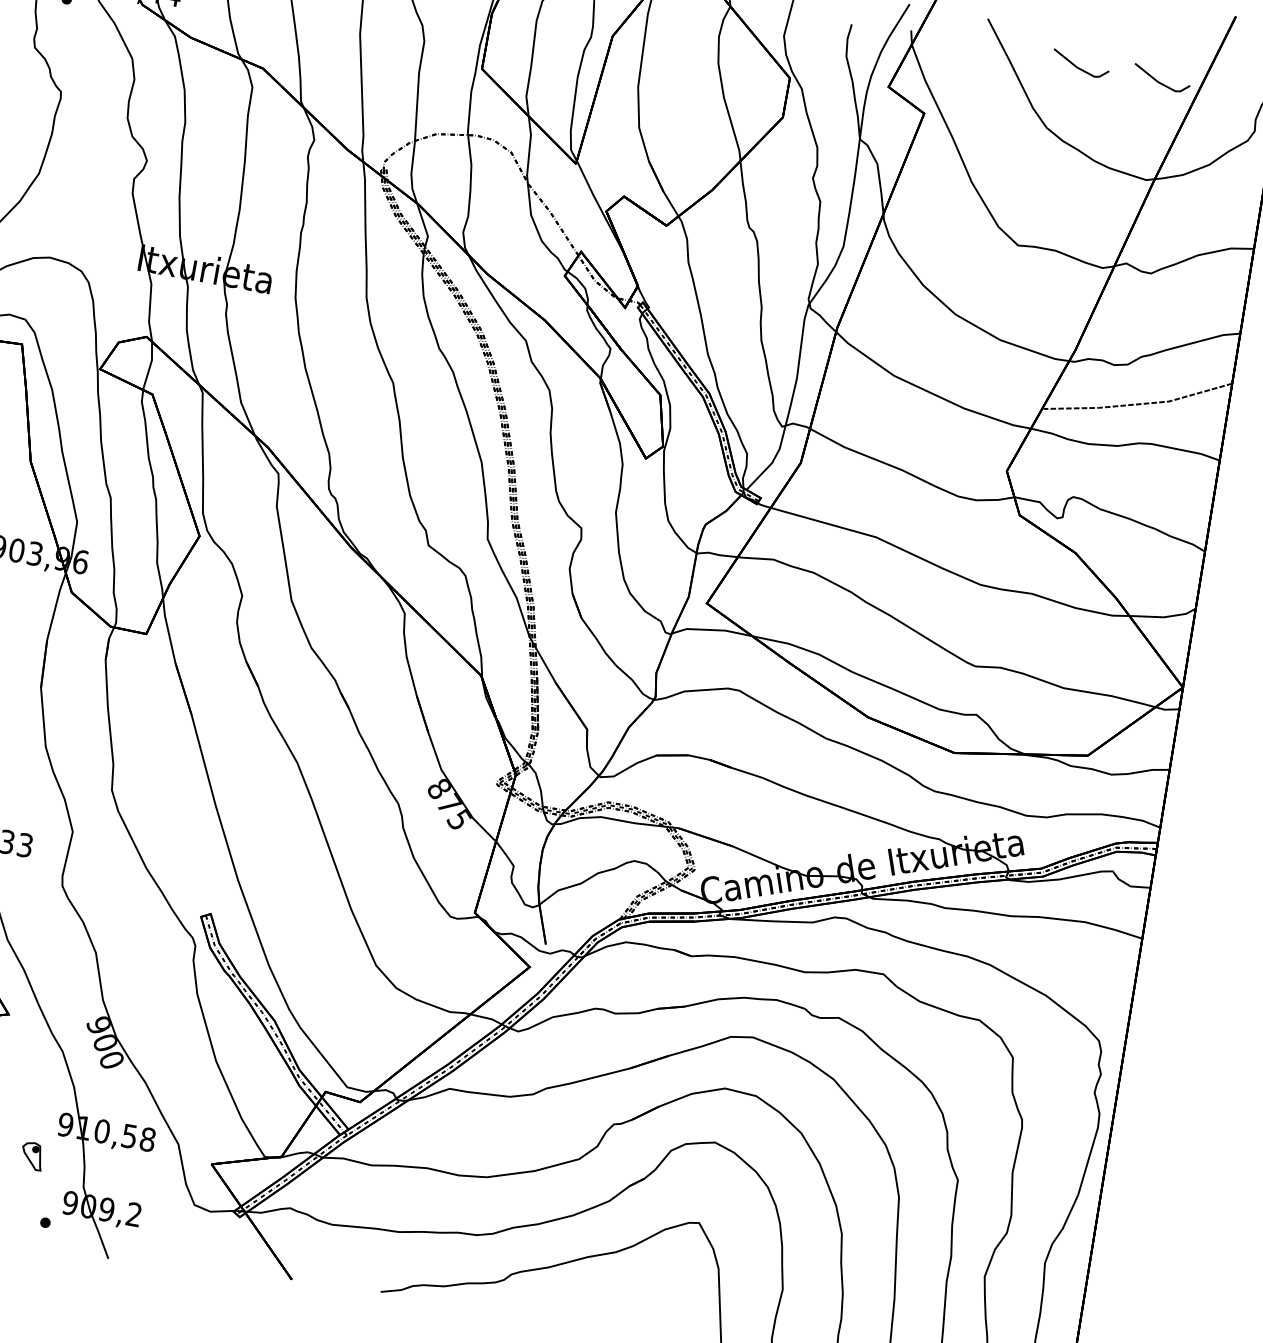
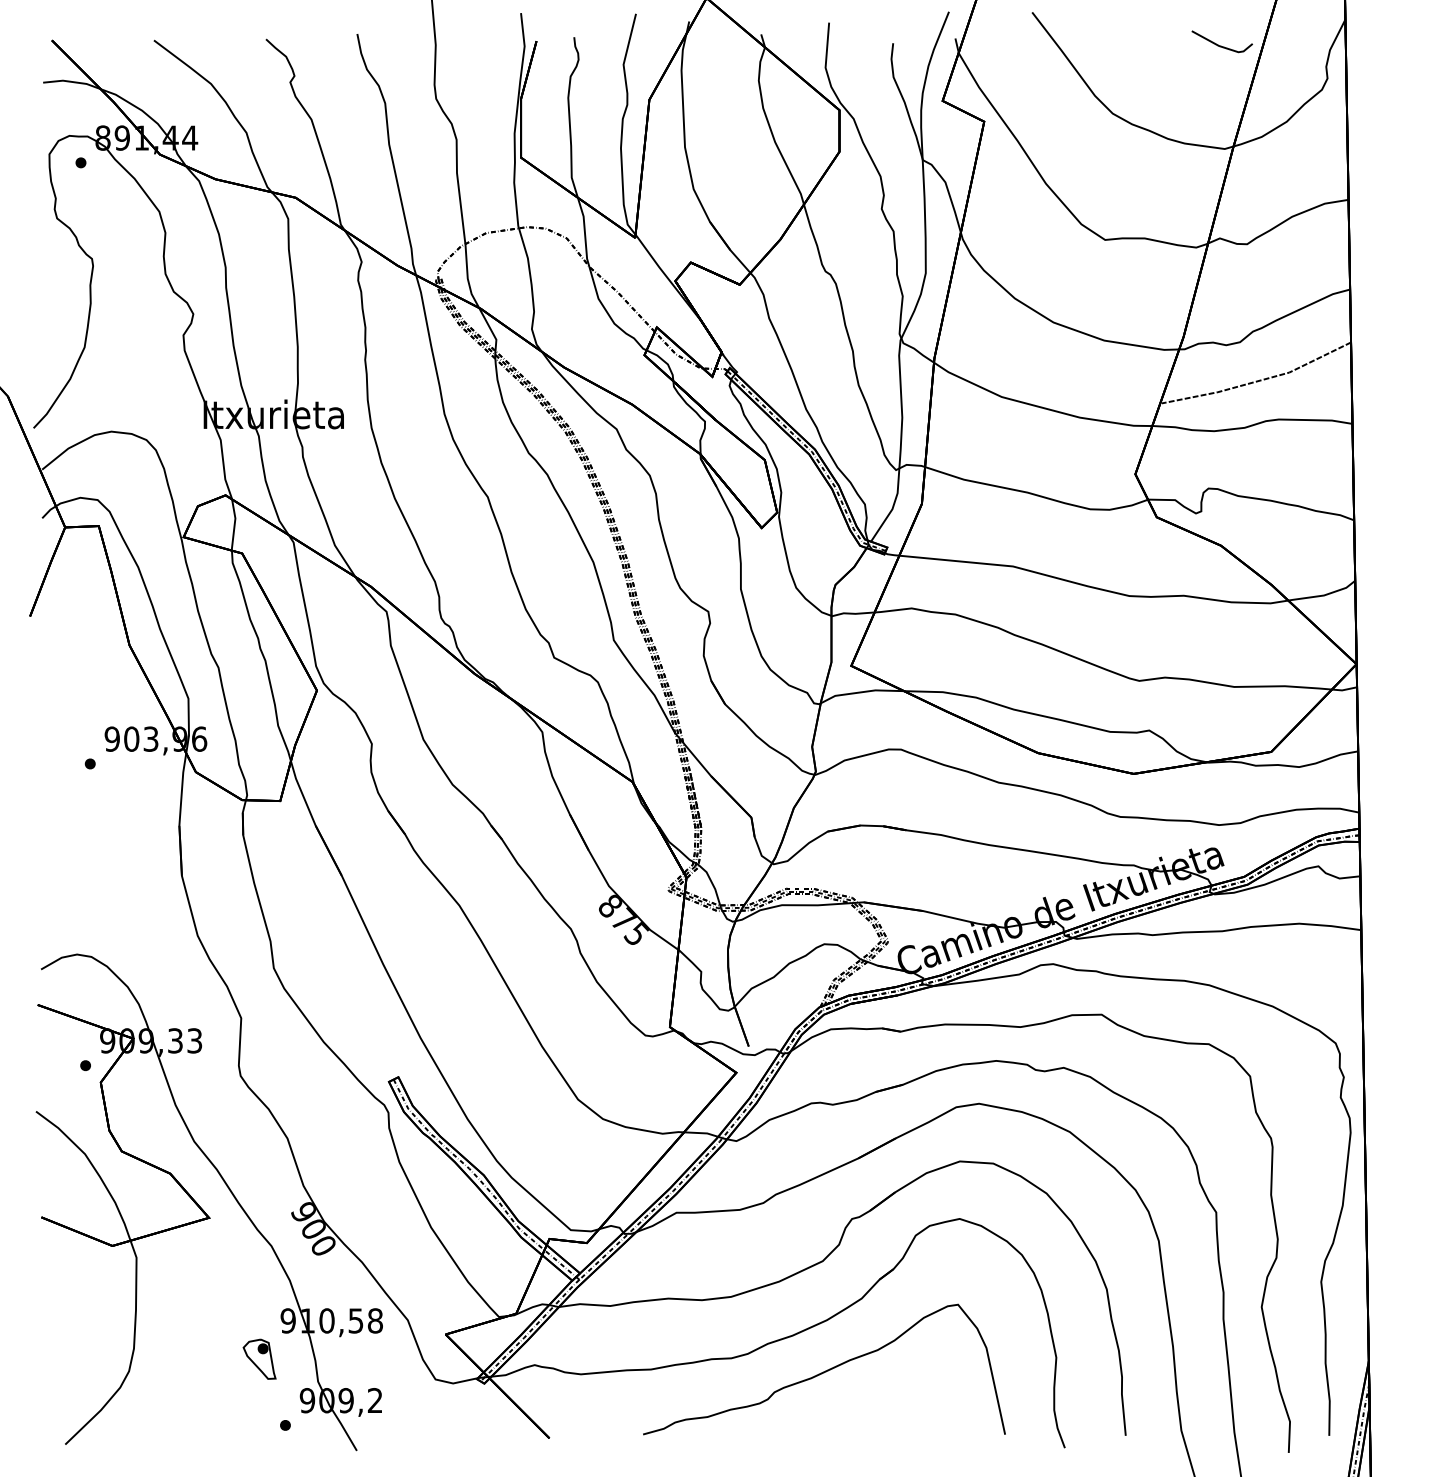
line: (1079, 67) -> (1135, 45), removed
part: (32, 1155) -> (259, 1358), size x1.43

